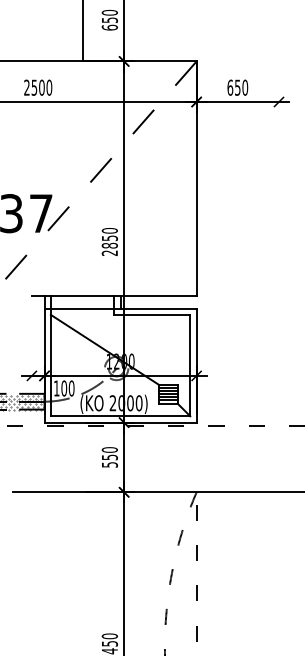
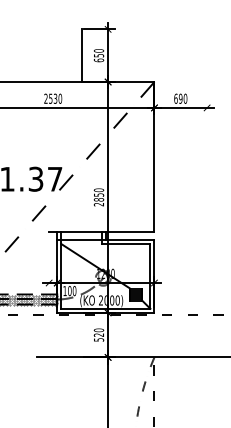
text: (41, 87) -> (55, 98), 2500 -> 2530
text: (237, 87) -> (180, 98), 650 -> 690
text: (109, 456) -> (98, 334), 550 -> 520

